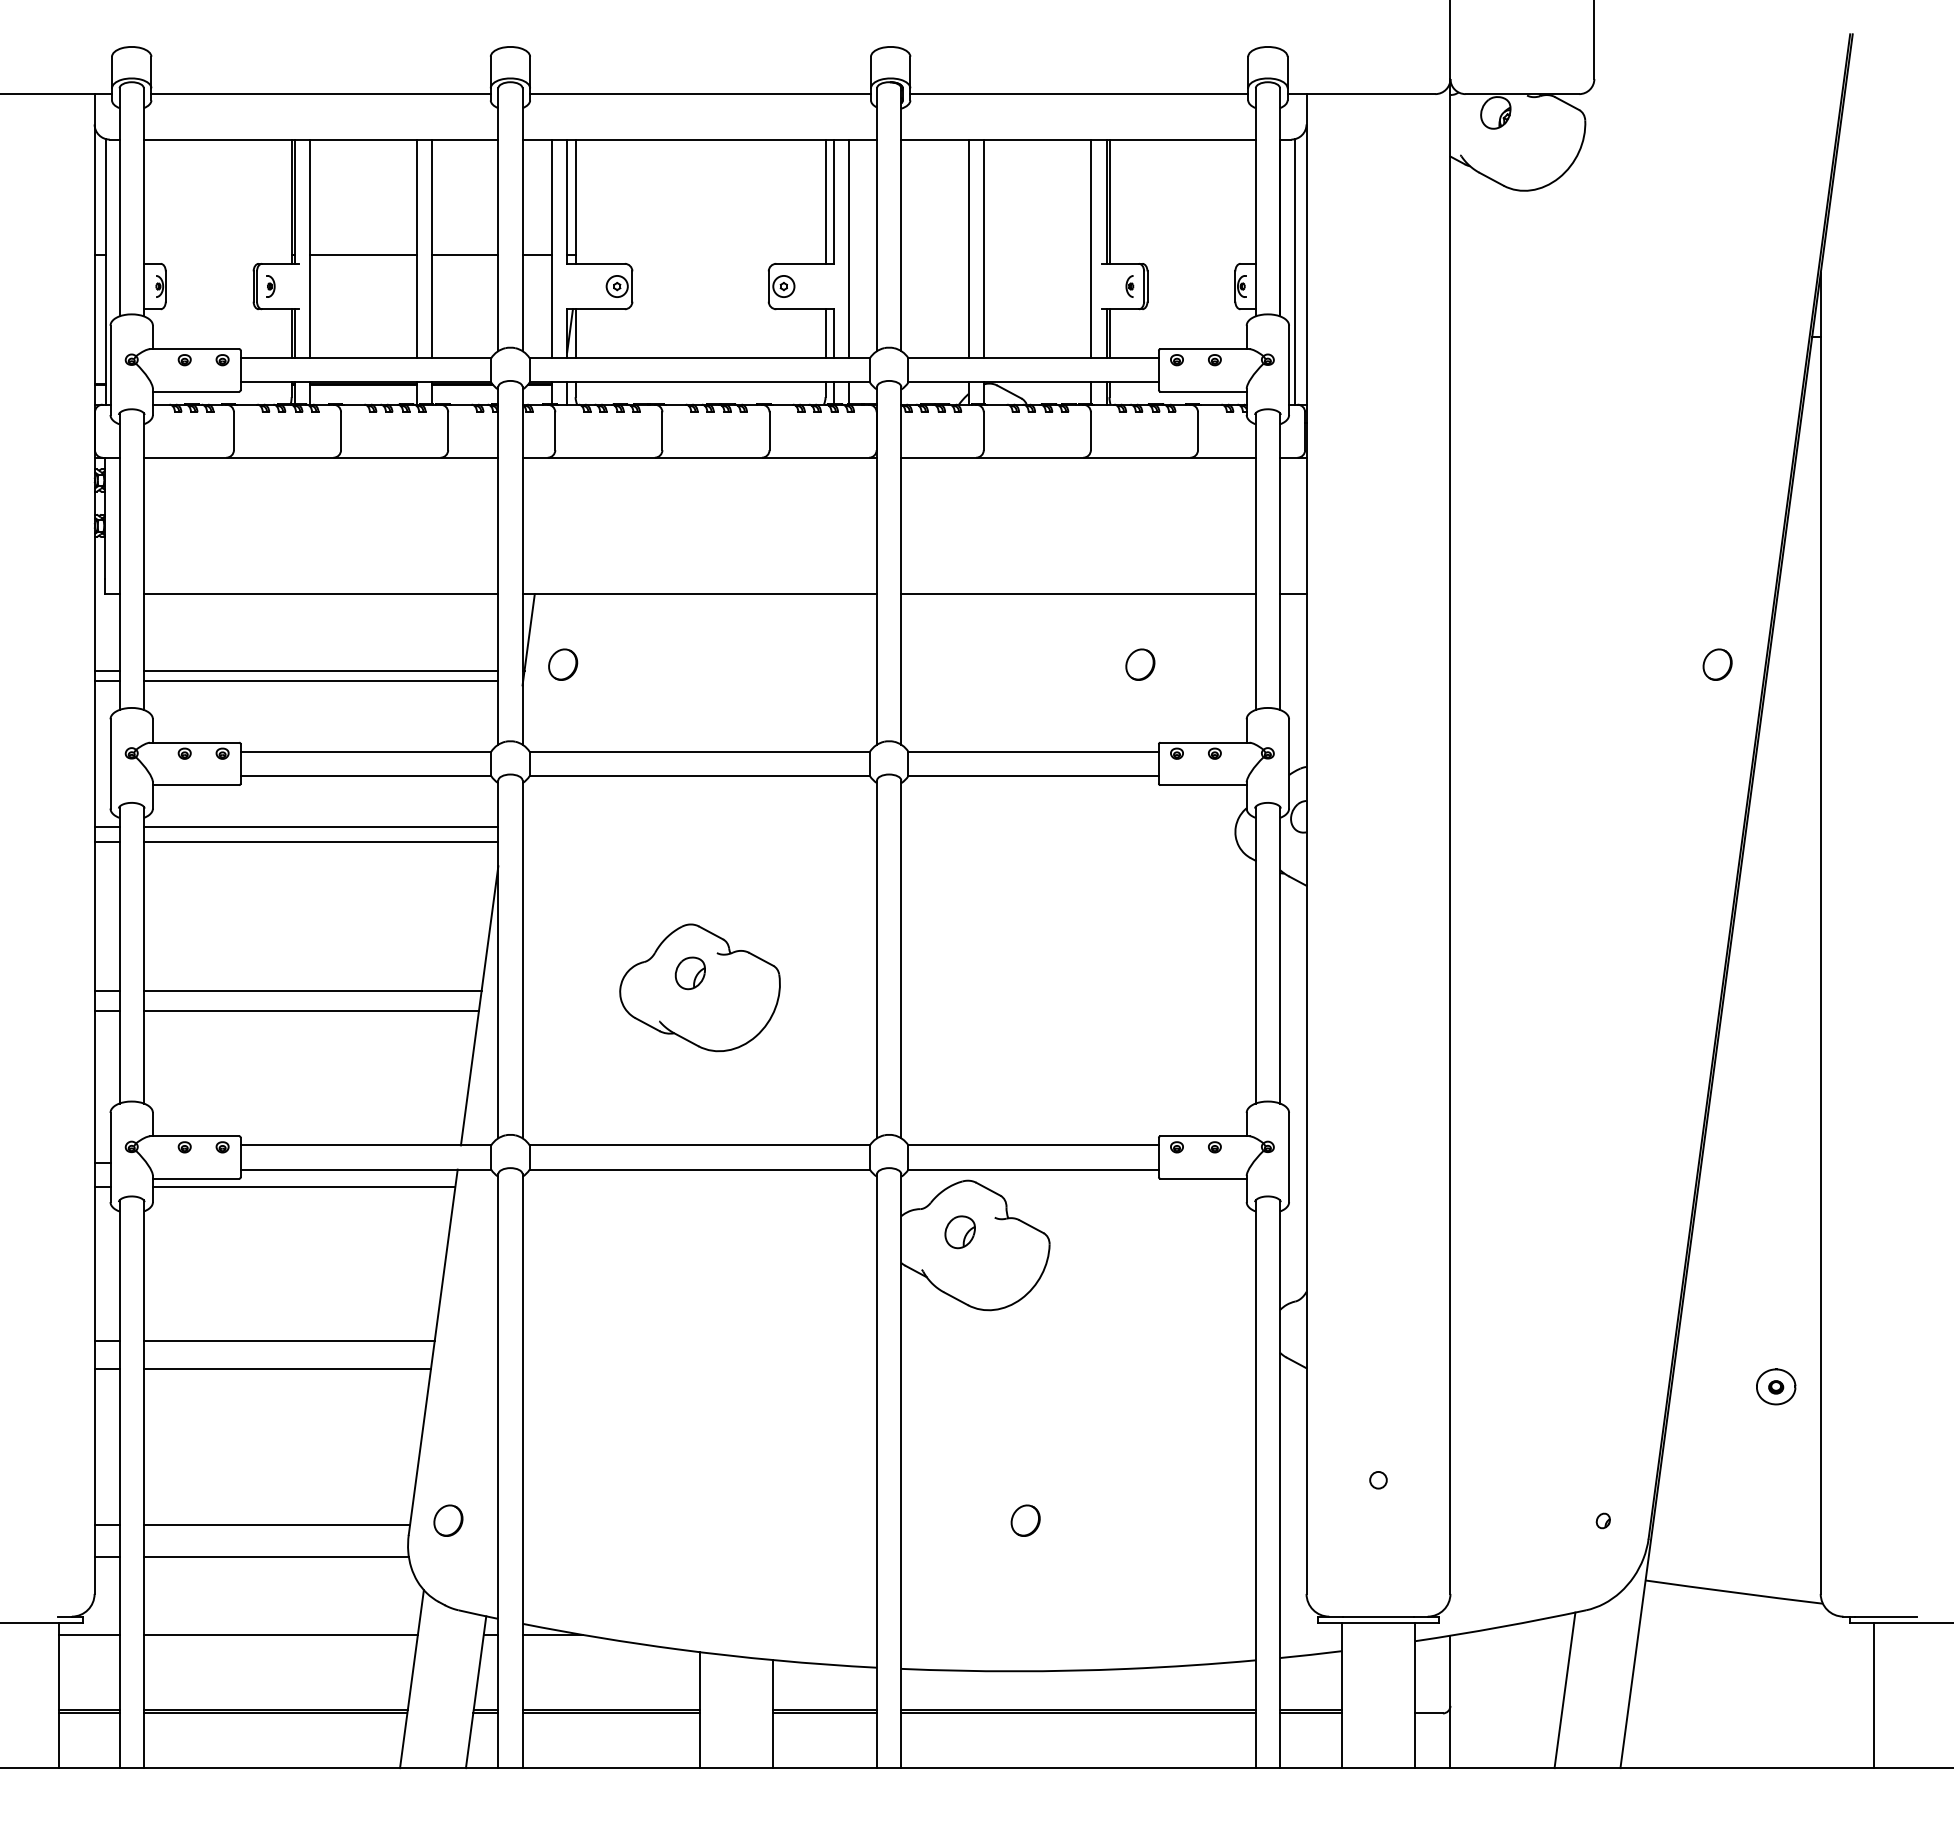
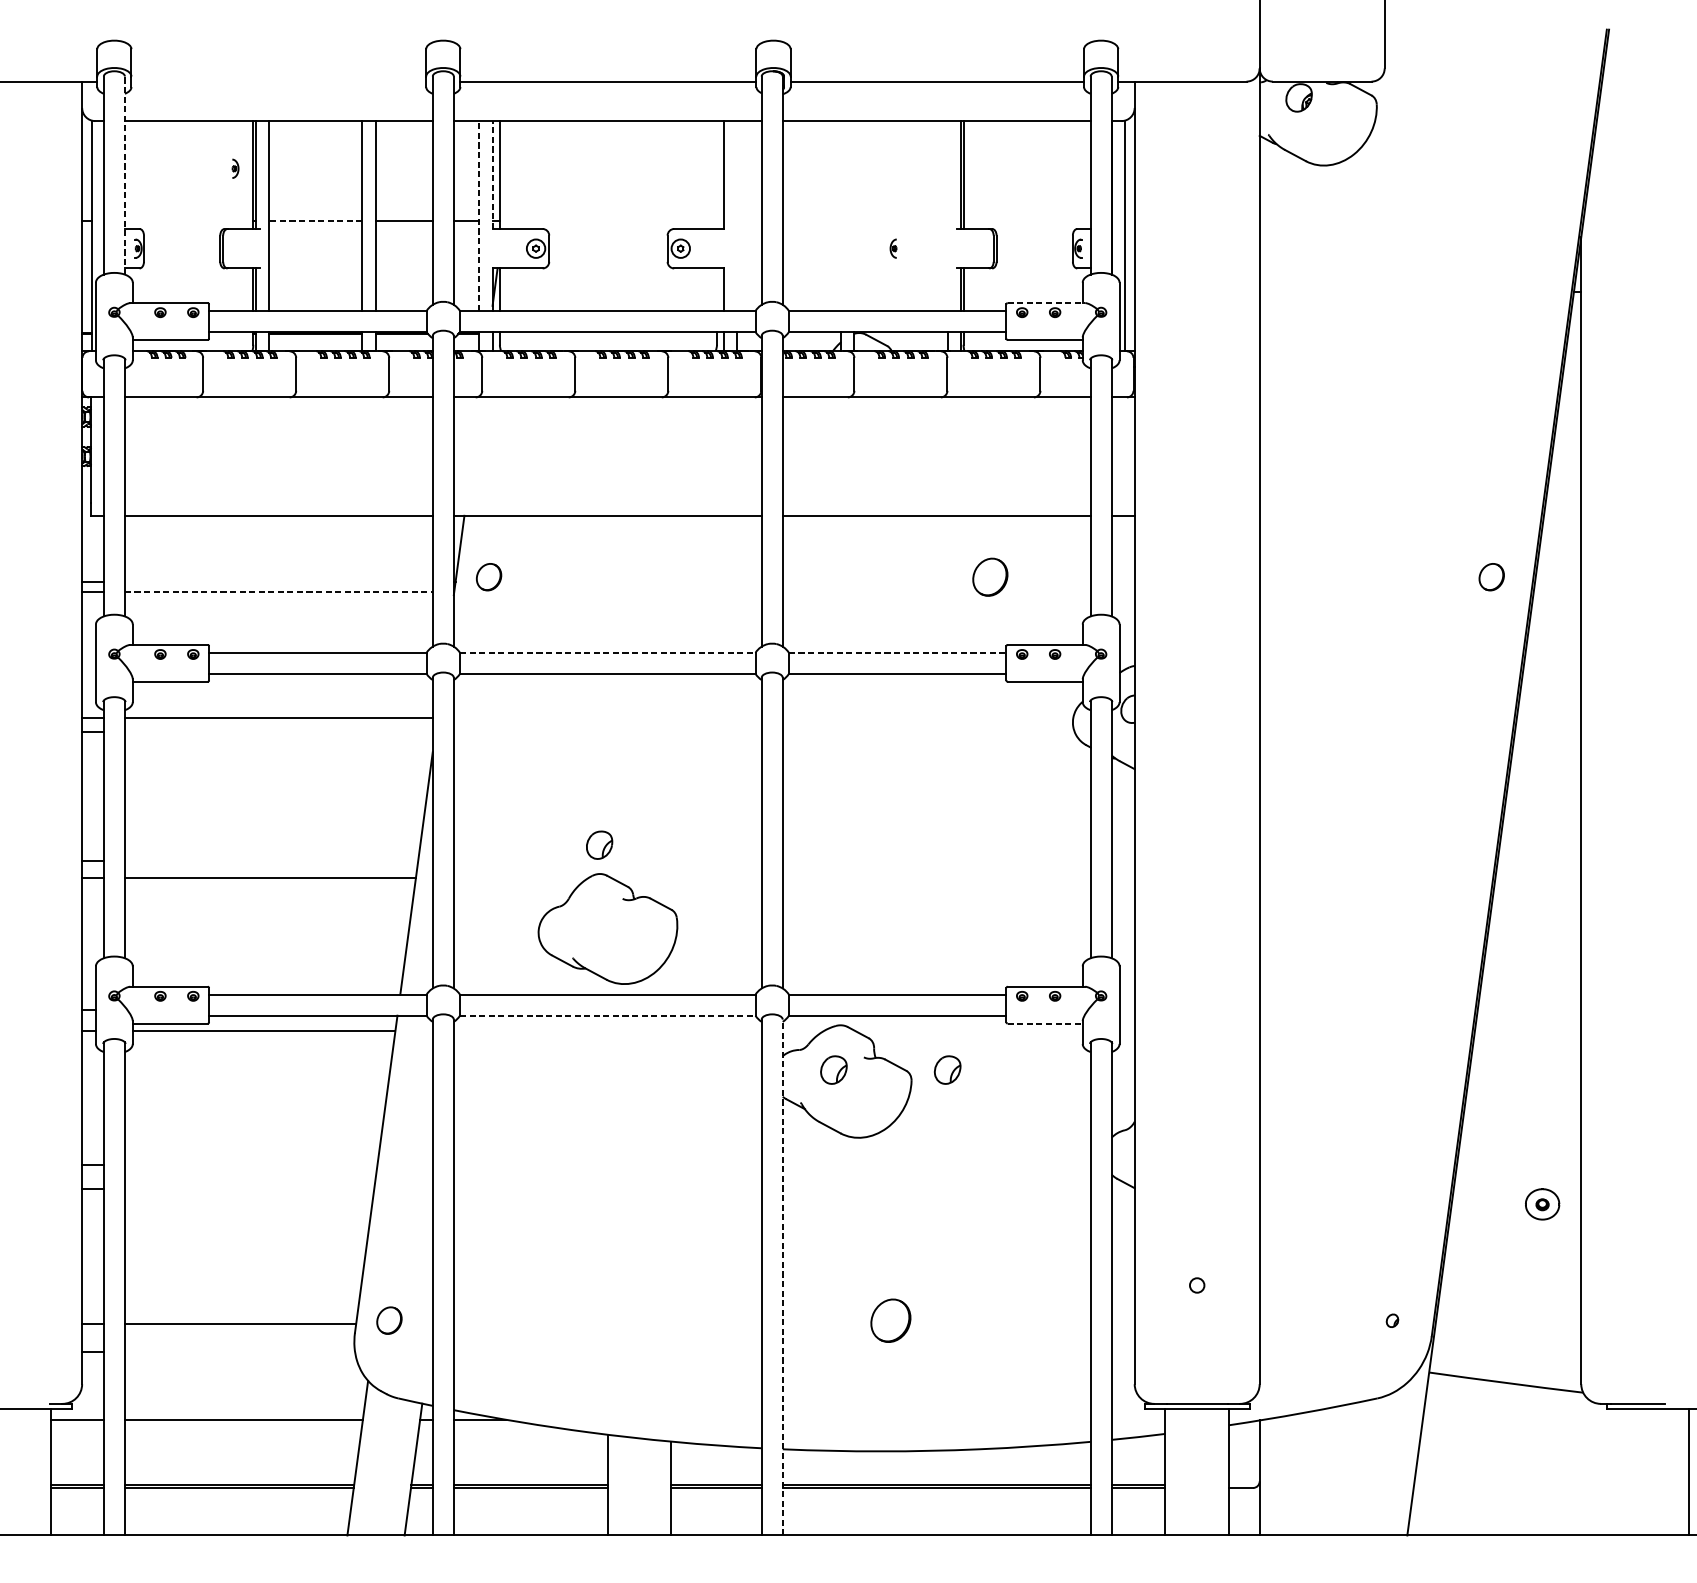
line: (320, 94) -> (278, 81), removed
line: (143, 201) -> (124, 174), solid -> dashed
line: (567, 201) -> (492, 174), solid -> dashed
line: (825, 201) -> (716, 174), removed
line: (552, 248) -> (479, 215), solid -> dashed
line: (849, 248) -> (737, 215), removed
line: (968, 248) -> (841, 215), removed
line: (983, 248) -> (854, 215), removed
line: (1091, 248) -> (947, 215), removed
line: (363, 254) -> (315, 220), solid -> dashed
part: (270, 286) -> (234, 168), moved
part: (1129, 286) -> (893, 248), moved
line: (825, 333) -> (716, 289), removed
line: (1204, 349) -> (1046, 303), solid -> dashed
part: (1140, 664) -> (990, 576), size x1.4
line: (320, 670) -> (278, 582), removed
line: (321, 681) -> (279, 591), solid -> dashed
line: (700, 751) -> (608, 652), solid -> dashed
line: (1034, 751) -> (898, 652), solid -> dashed
line: (320, 842) -> (278, 731), removed
part: (699, 987) -> (607, 928), moved
line: (312, 991) -> (271, 860), removed
line: (700, 1169) -> (608, 1015), solid -> dashed
line: (1204, 1178) -> (1046, 1023), solid -> dashed
part: (1090, 1232) -> (947, 1070), added
line: (288, 1341) -> (250, 1164), removed
line: (286, 1369) -> (248, 1189), removed
line: (901, 1471) -> (782, 1277), solid -> dashed
part: (1025, 1520) -> (890, 1320), size x1.6
line: (275, 1557) -> (239, 1352), removed
line: (1564, 1690) -> (1358, 1468), removed
line: (1874, 1695) -> (1689, 1472), moved

